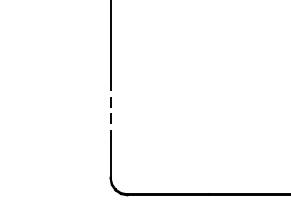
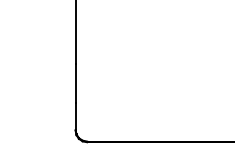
line: (110, 110) -> (75, 84), dashed -> solid

